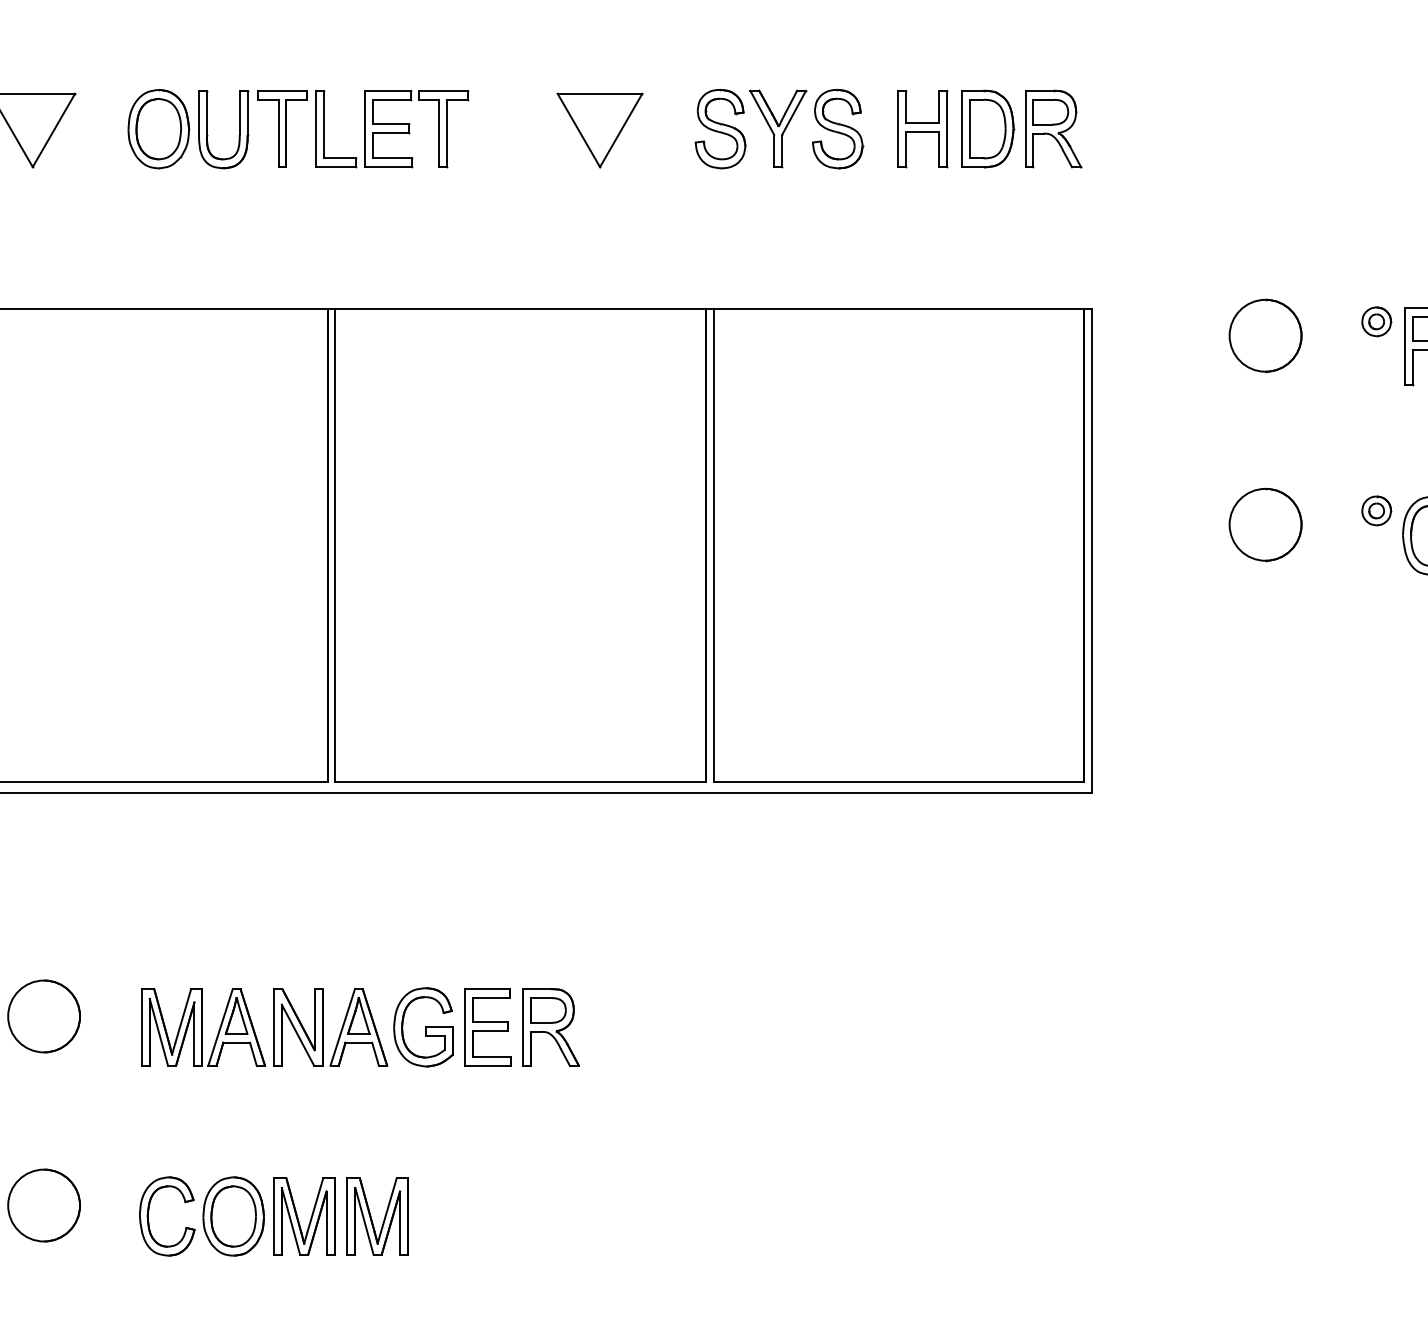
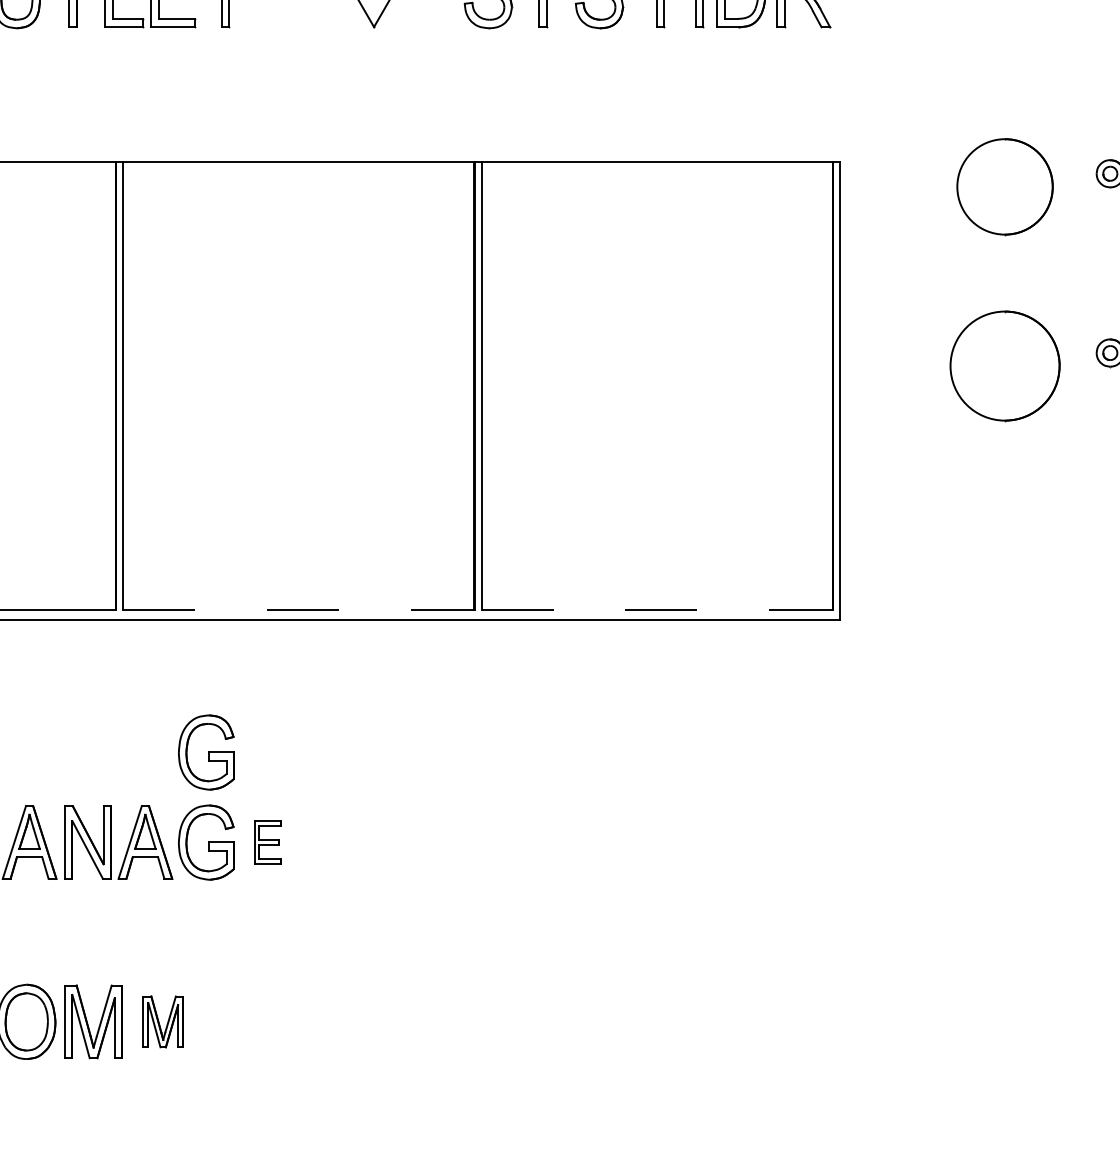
part: (1265, 335) -> (1004, 186), size x1.4
part: (1265, 524) -> (1004, 365), size x1.6
line: (521, 782) -> (299, 610), solid -> dashed
line: (899, 782) -> (657, 610), solid -> dashed
part: (423, 932) -> (206, 752), added
part: (487, 1027) -> (267, 842), size x0.6
part: (550, 1027) -> (327, 842), removed
part: (377, 1216) -> (163, 1021), size x0.7

